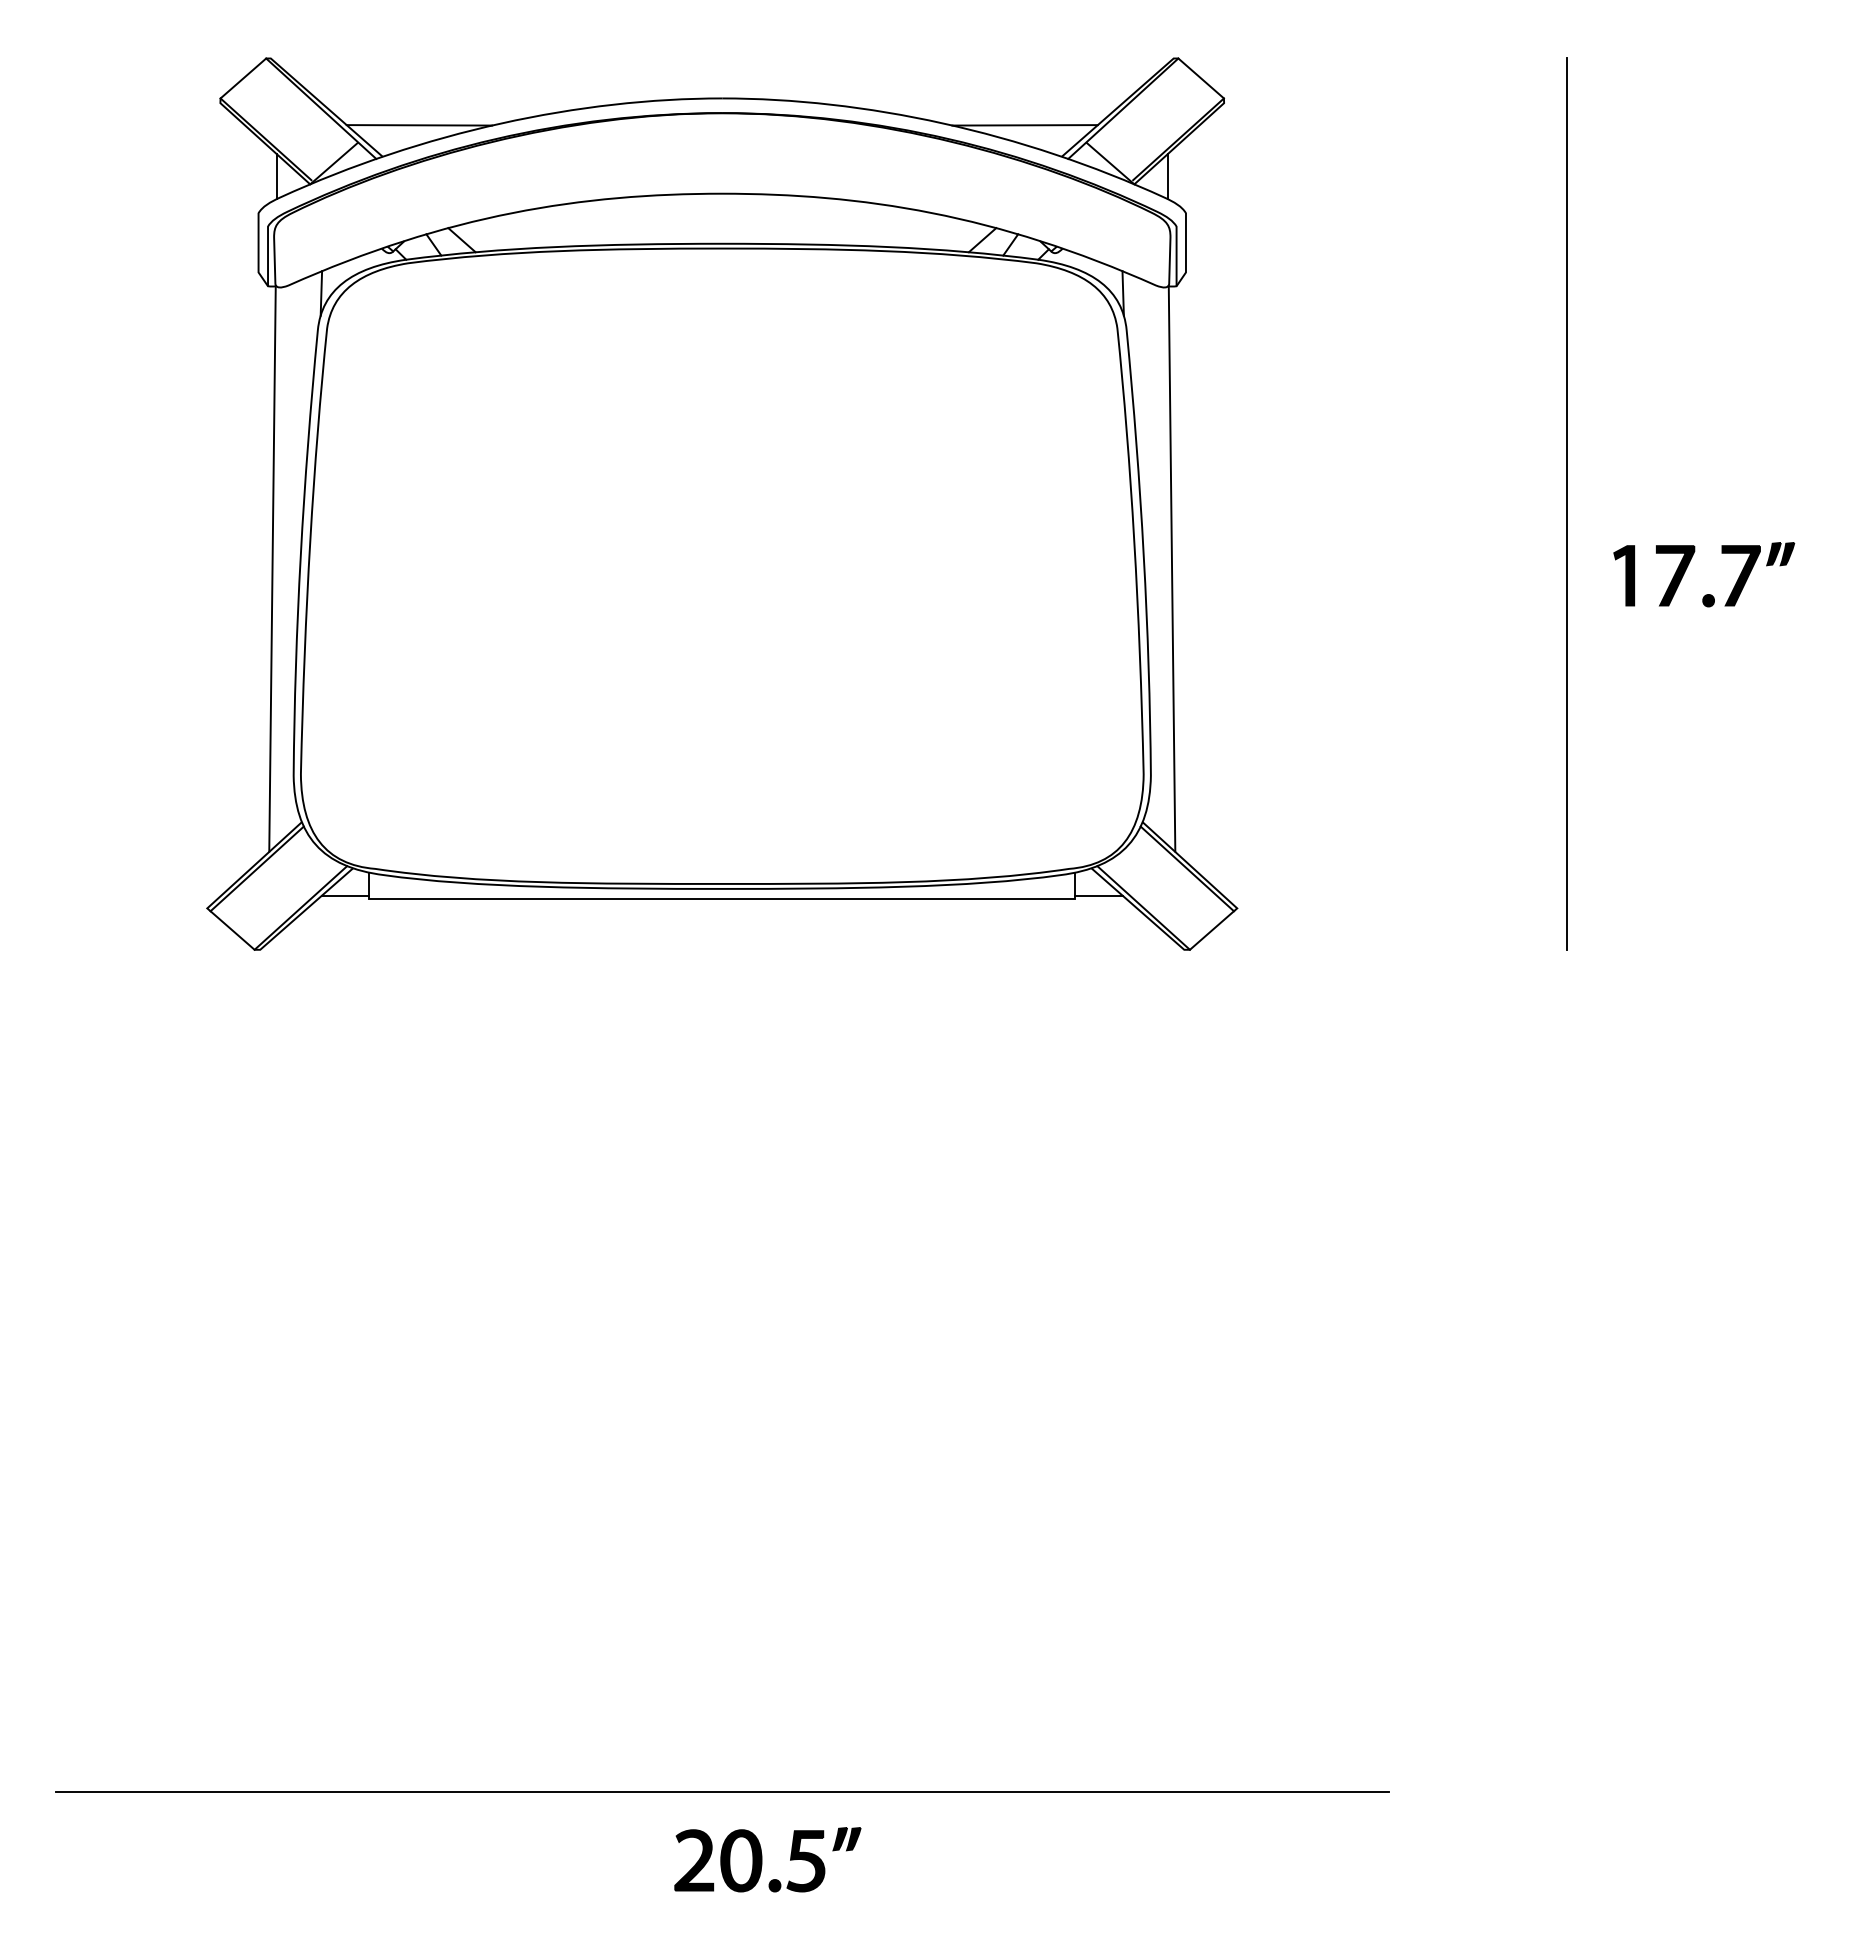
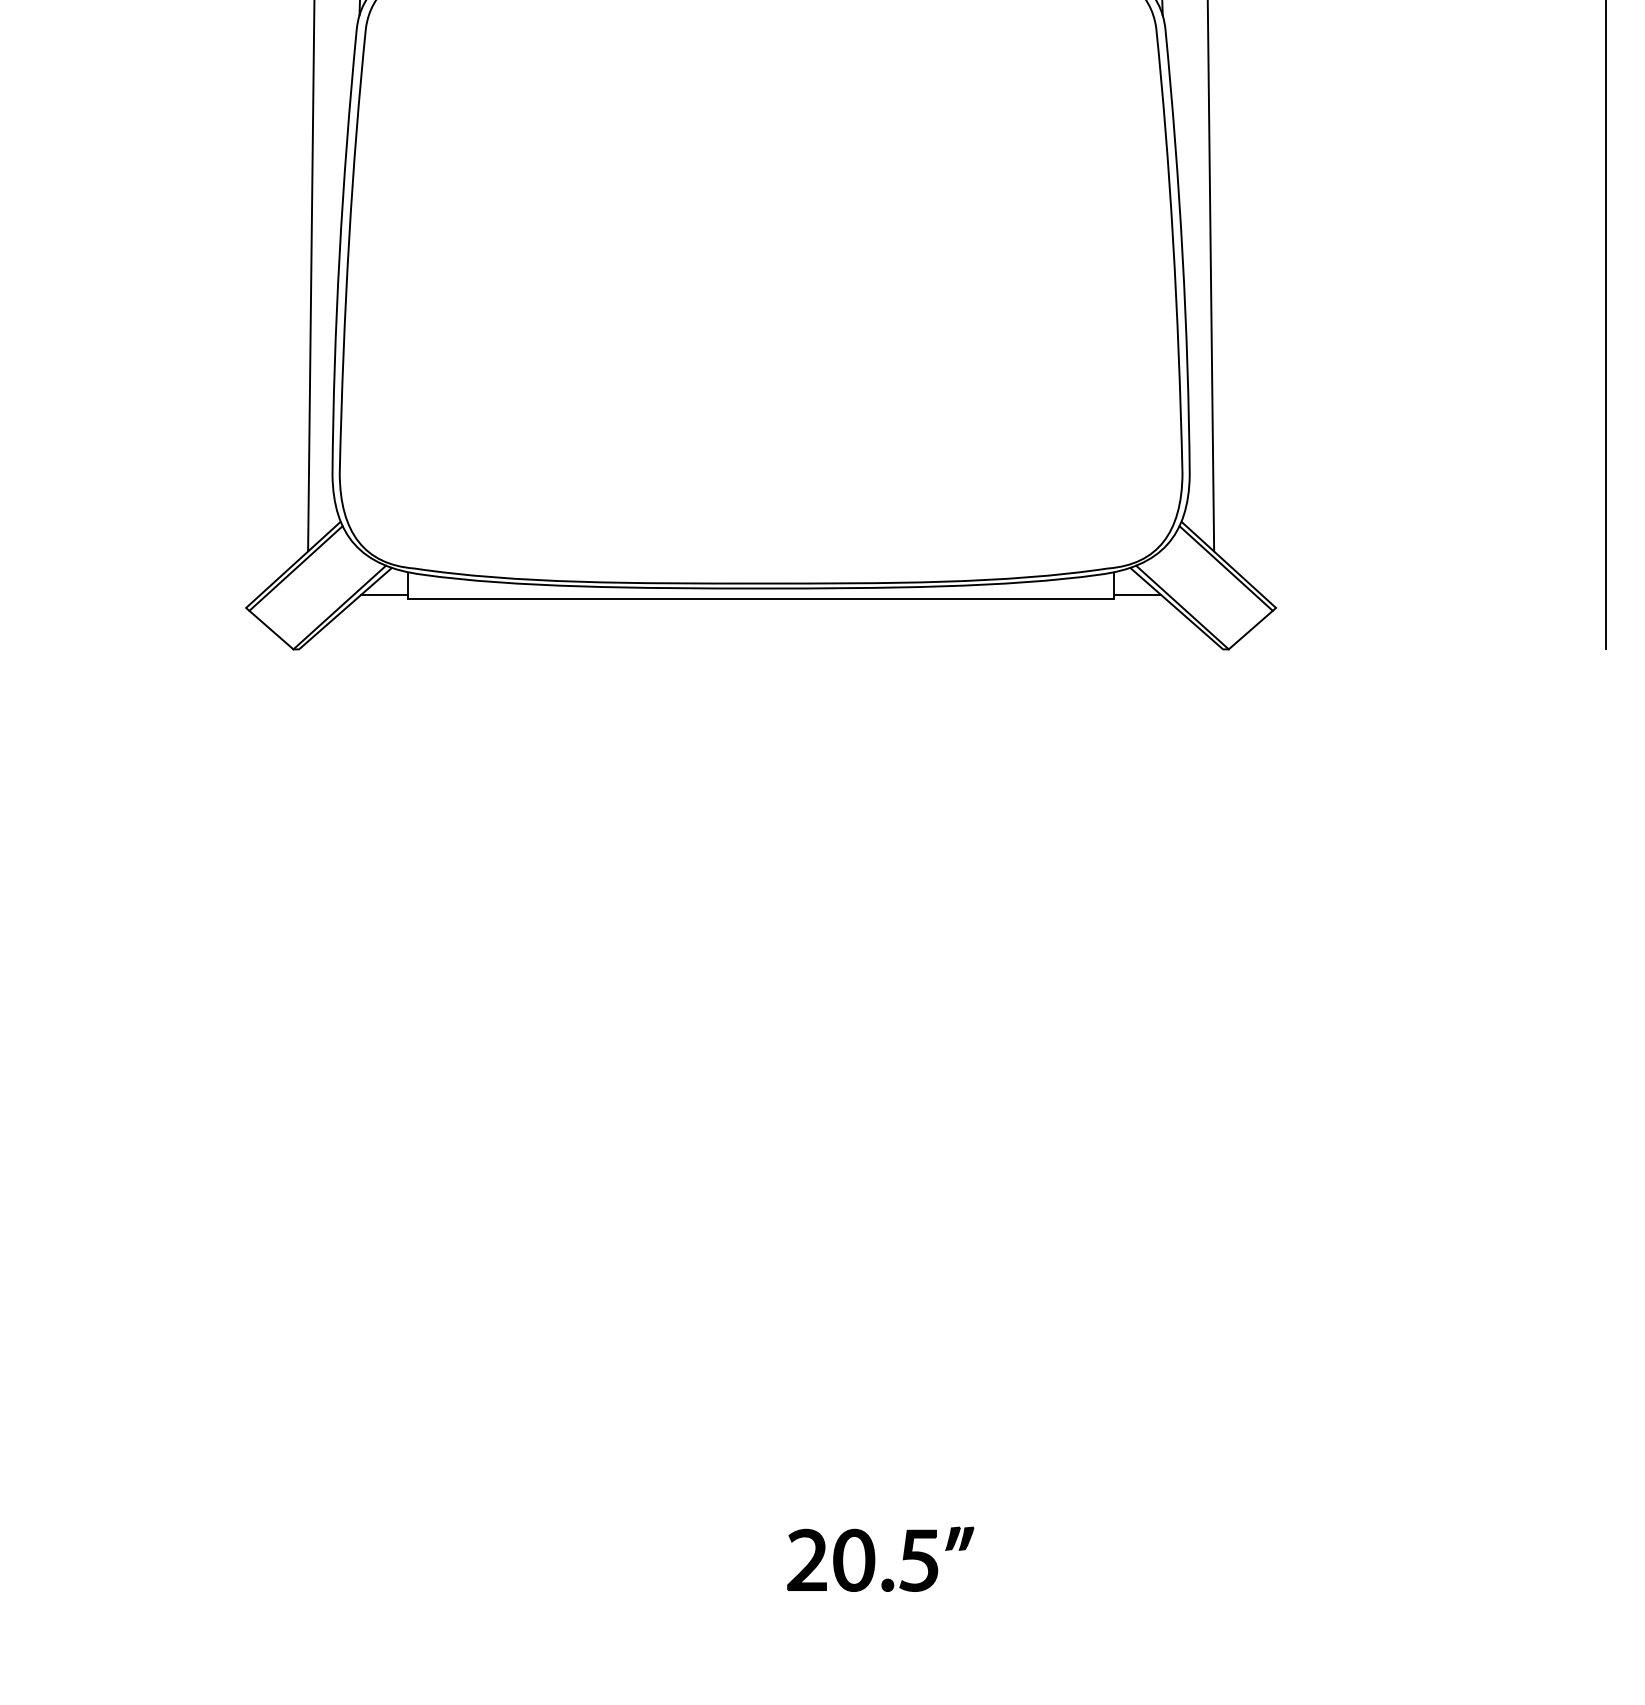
line: (721, 1791) -> (760, 1491), removed
part: (767, 1859) -> (880, 1559), moved

